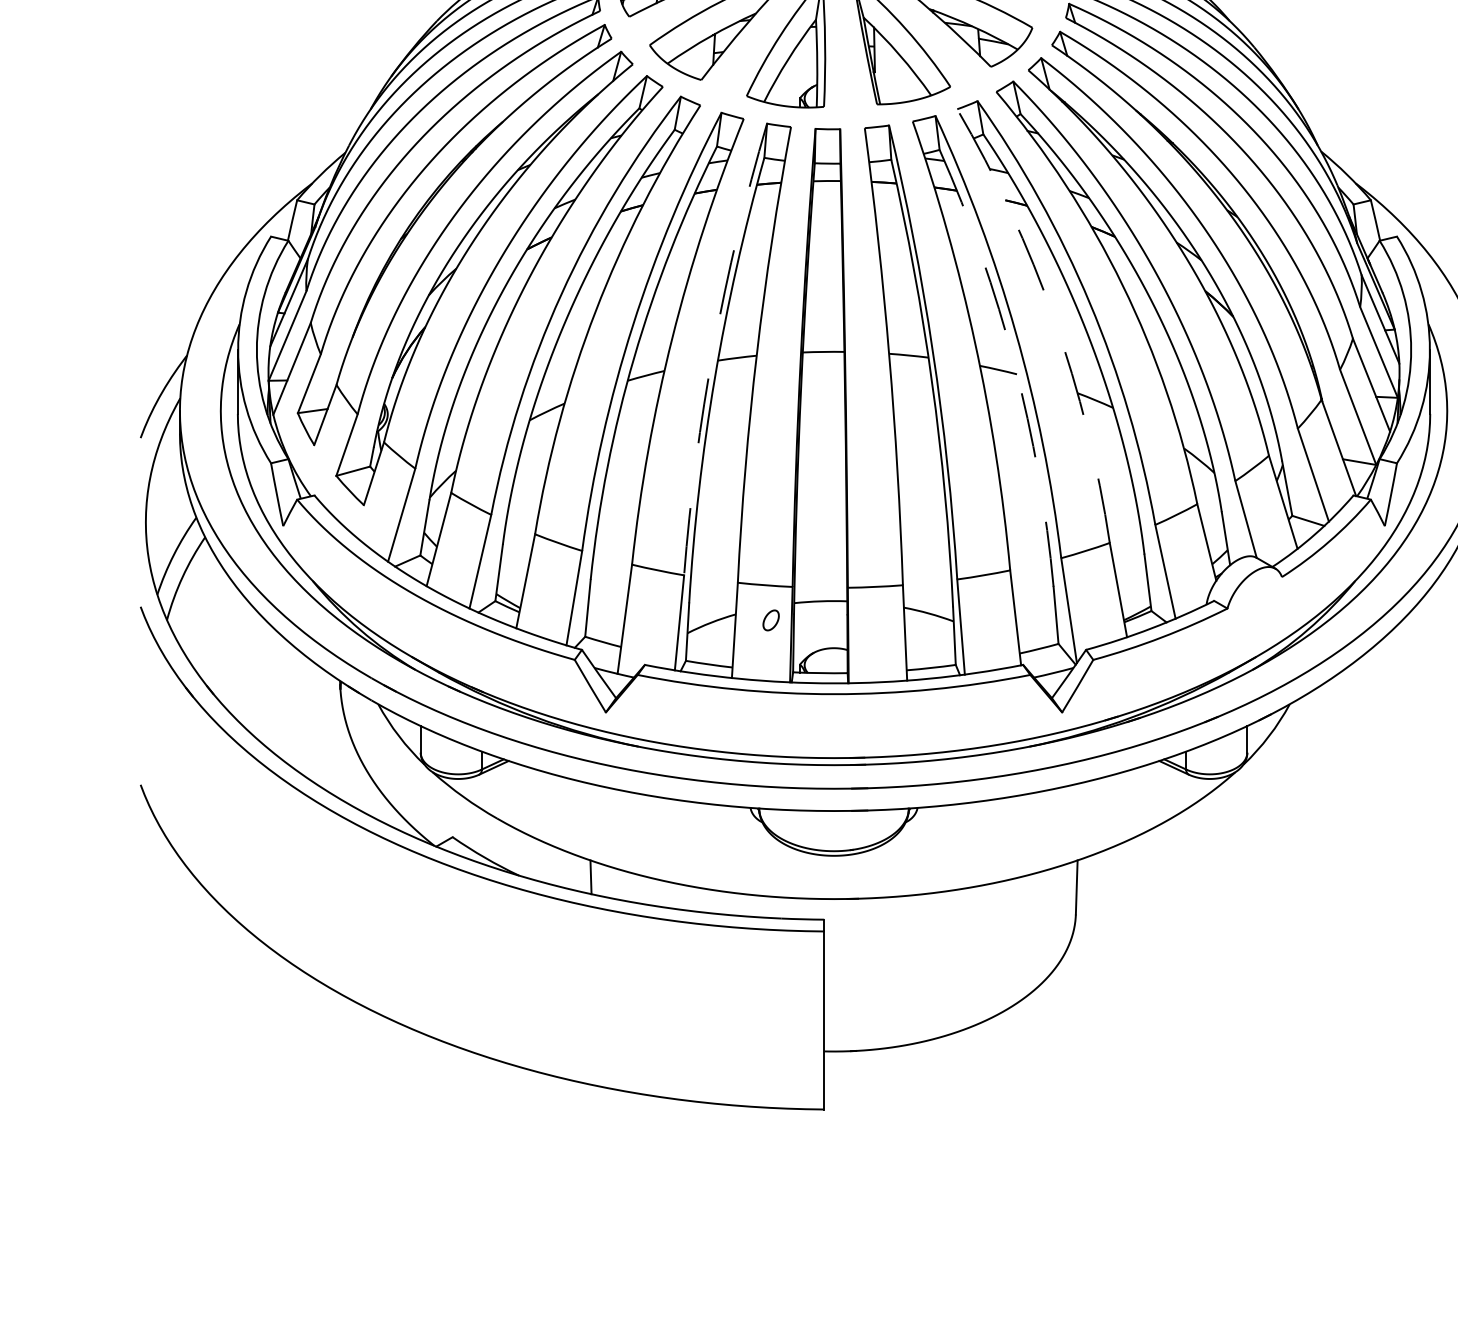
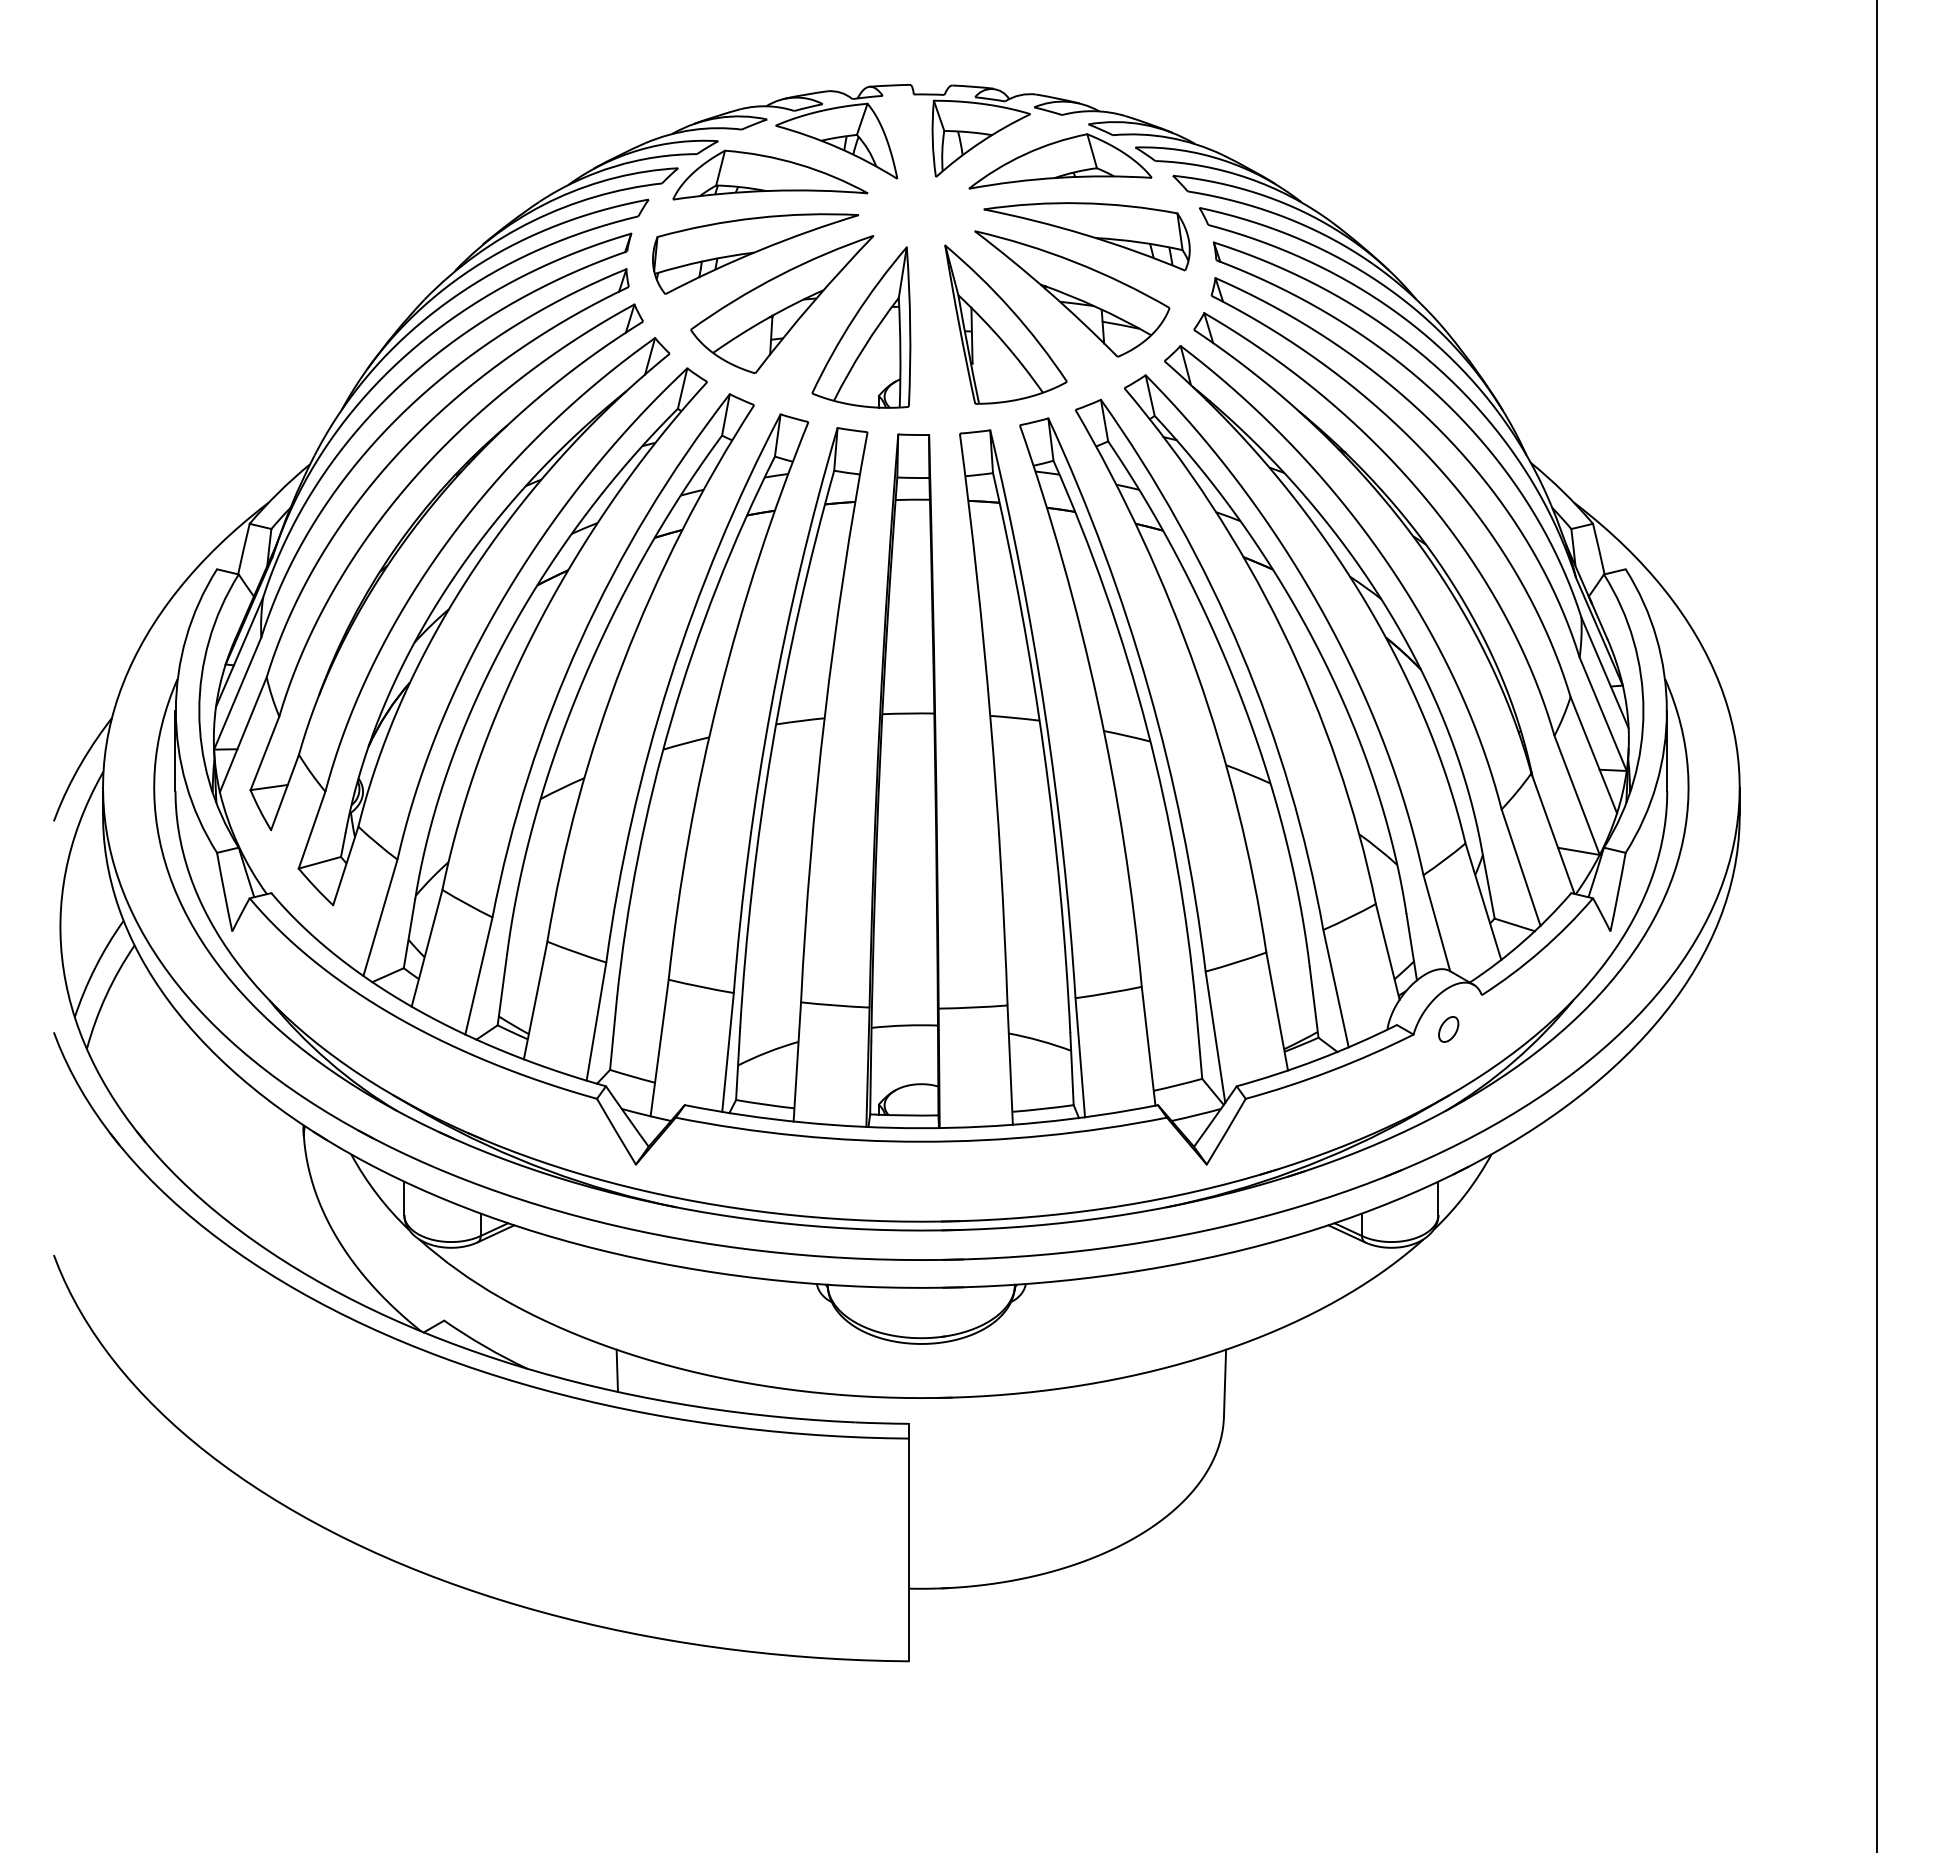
arc: (1053, 319) -> (1196, 672), dashed -> solid
arc: (714, 347) -> (771, 707), dashed -> solid
arc: (1014, 363) -> (1147, 728), dashed -> solid
part: (770, 620) -> (1448, 1029), moved

